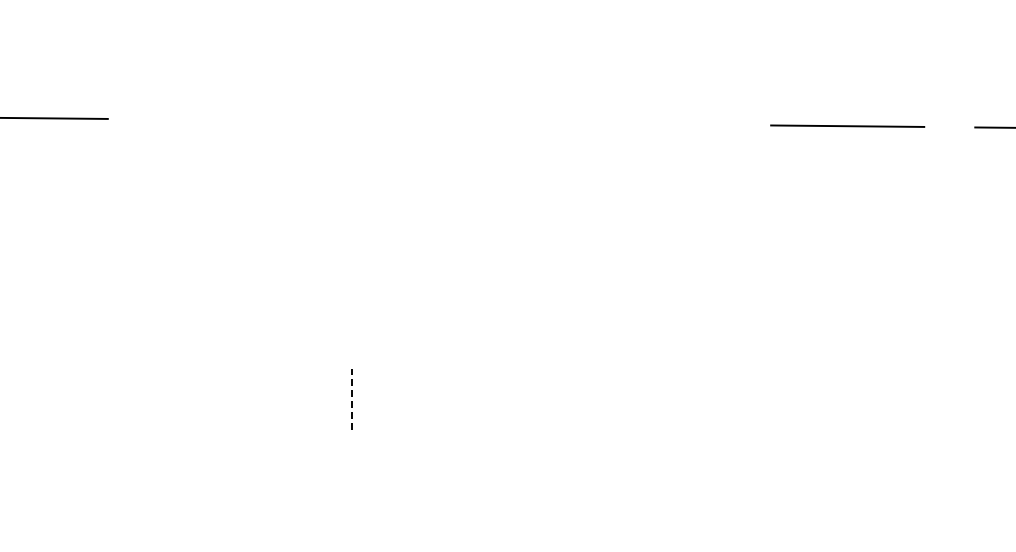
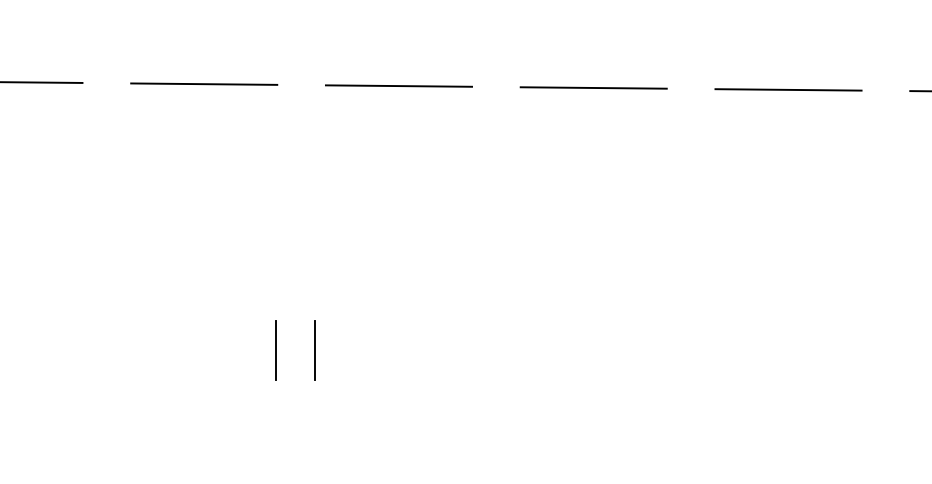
line: (234, 119) -> (203, 83), added
line: (439, 121) -> (398, 85), added
line: (643, 123) -> (593, 87), added
line: (310, 399) -> (275, 350), added
line: (351, 399) -> (315, 350), dashed -> solid

